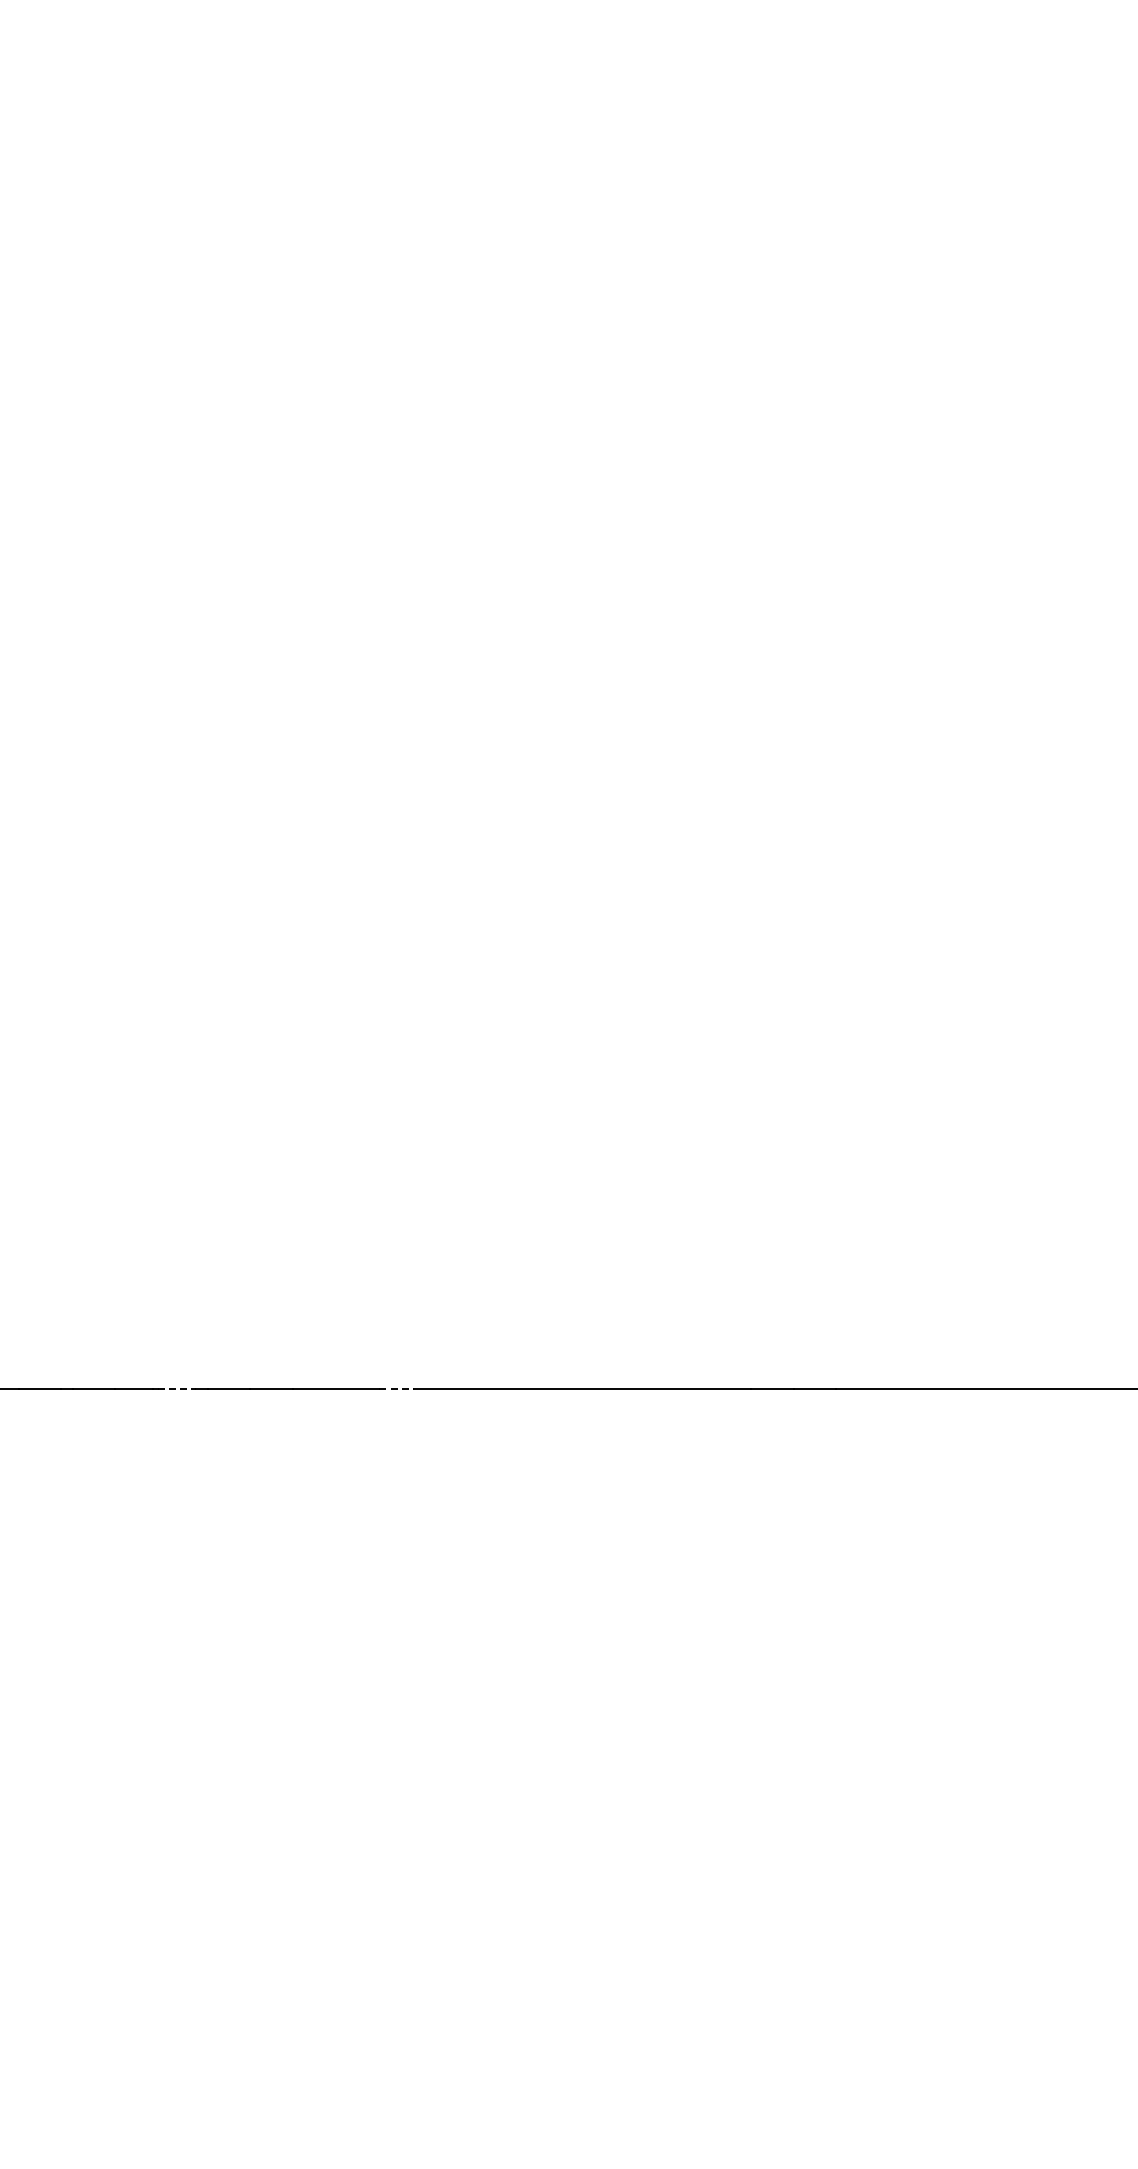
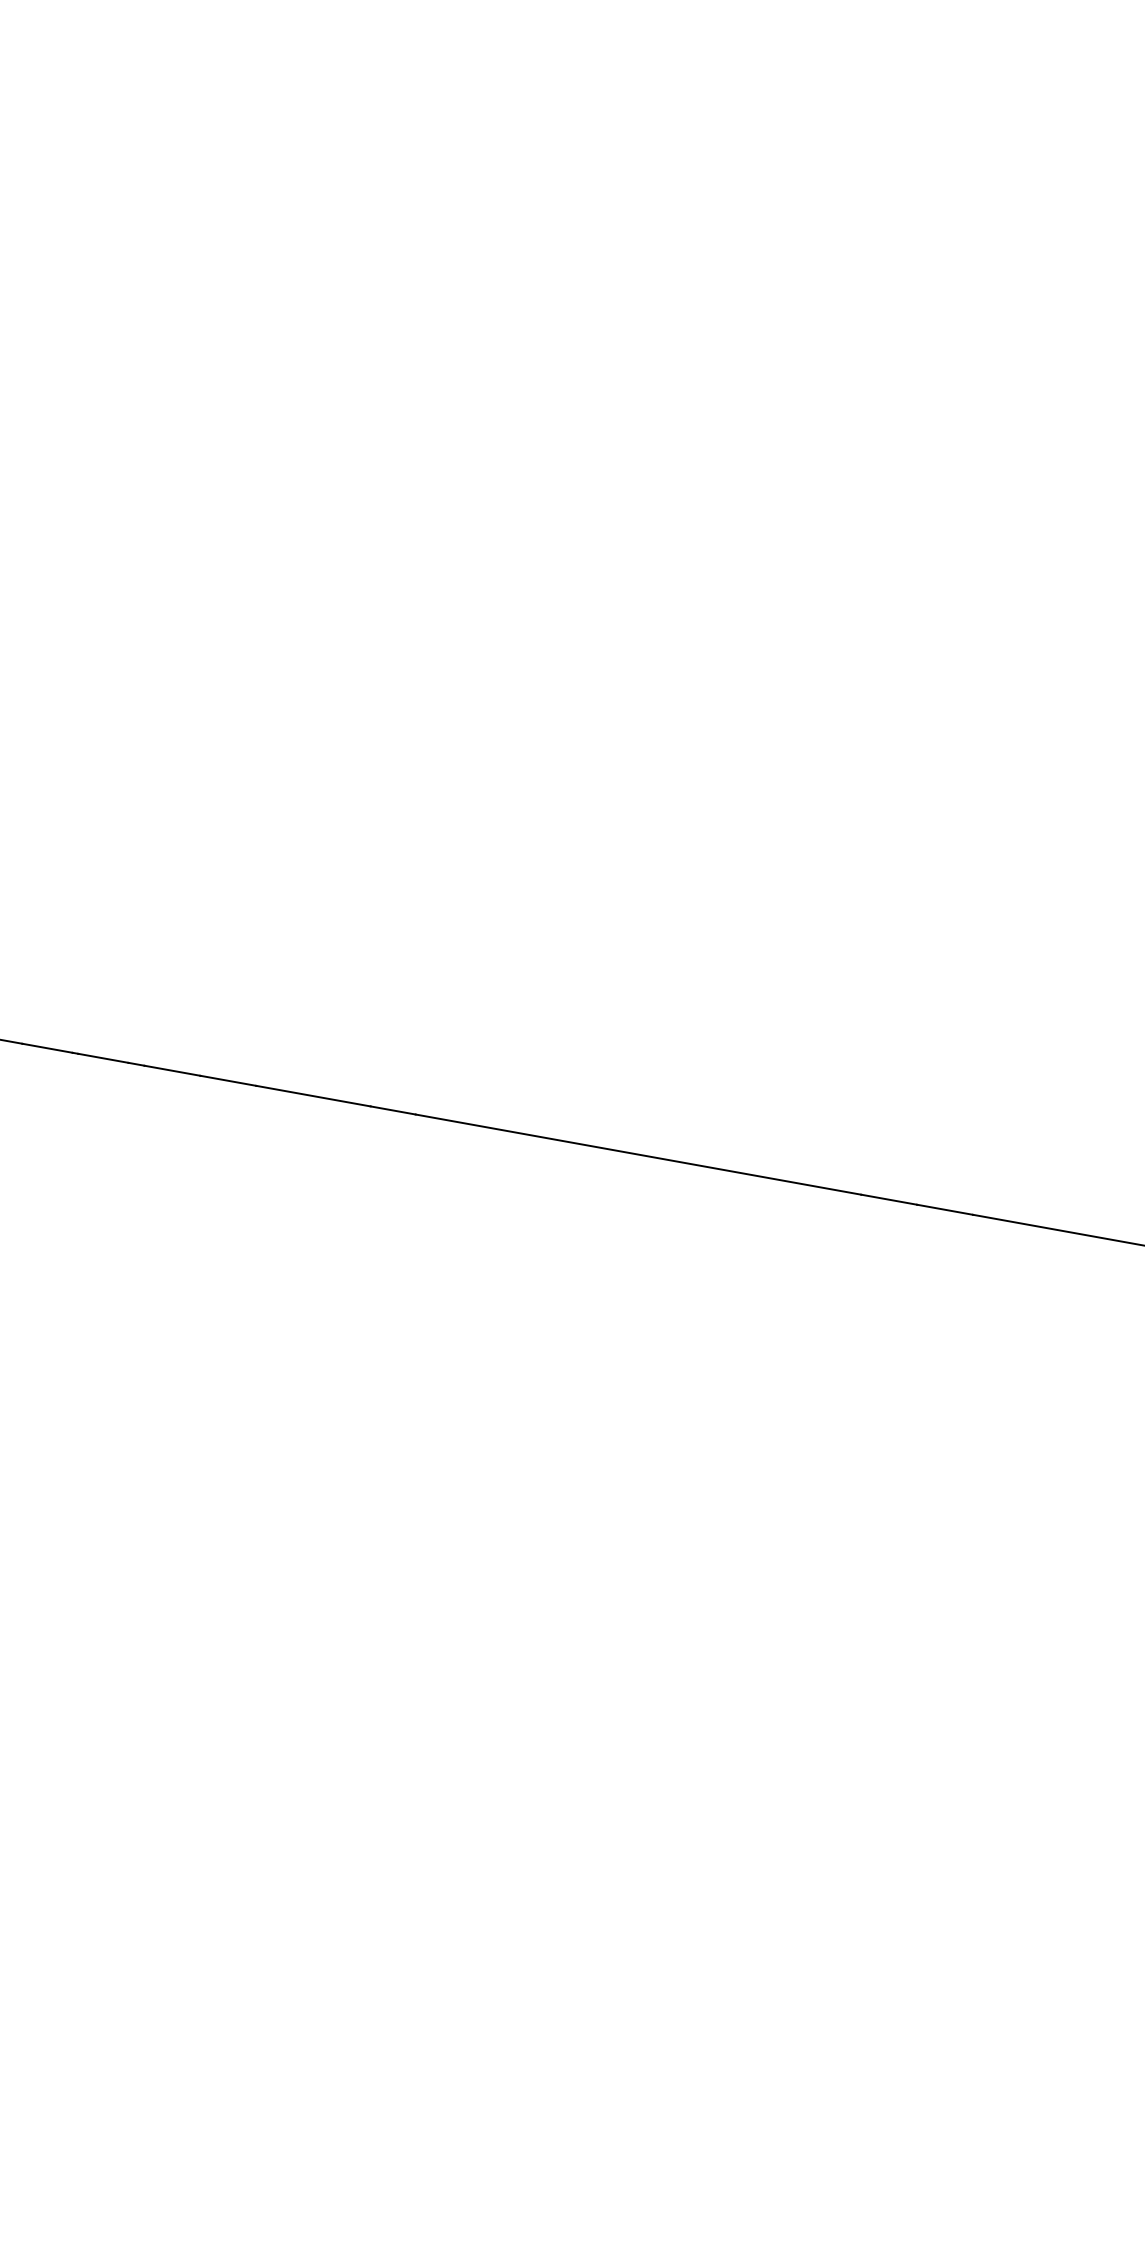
line: (177, 1388) -> (104, 1057), dashed -> solid
line: (397, 1388) -> (394, 1110), dashed -> solid

